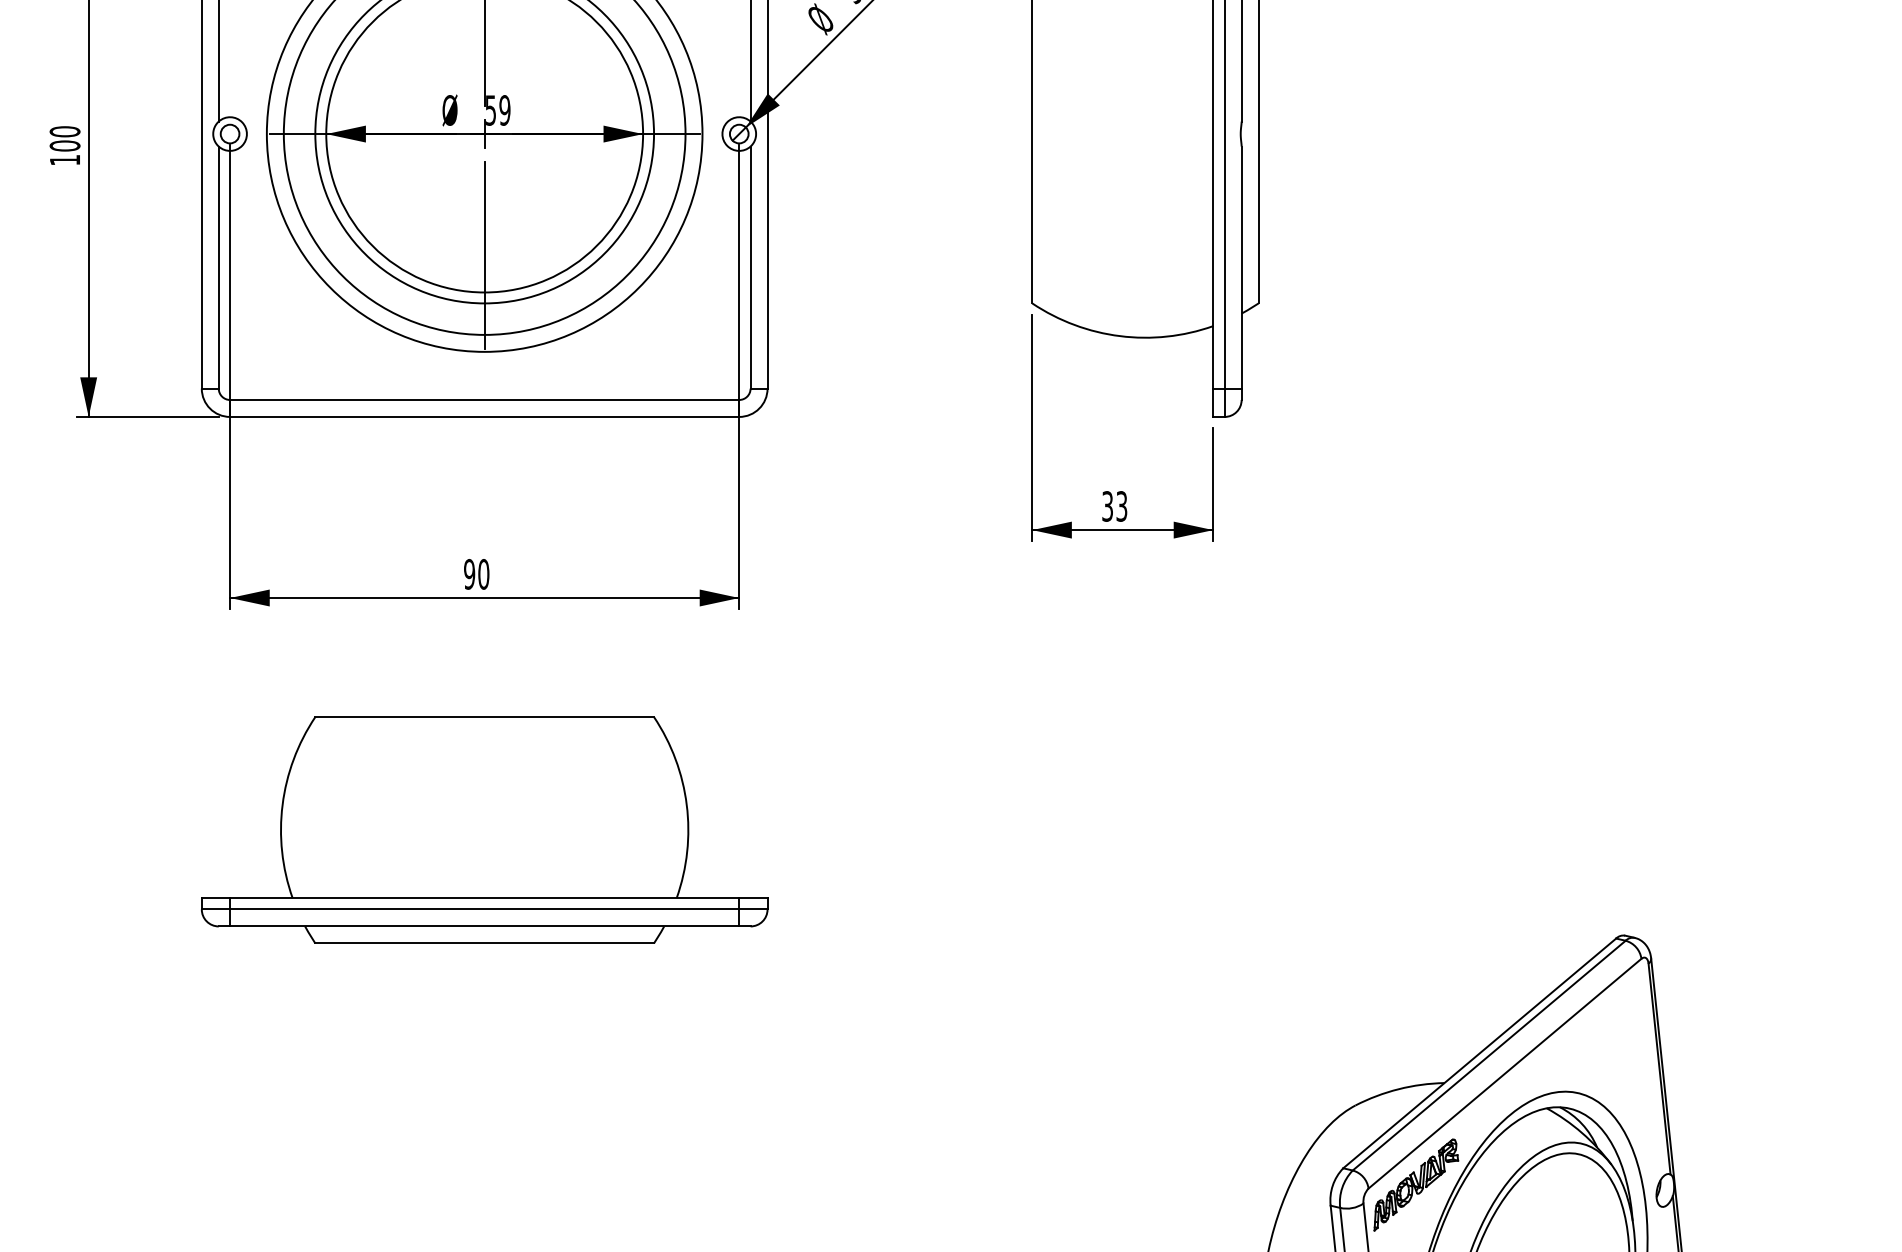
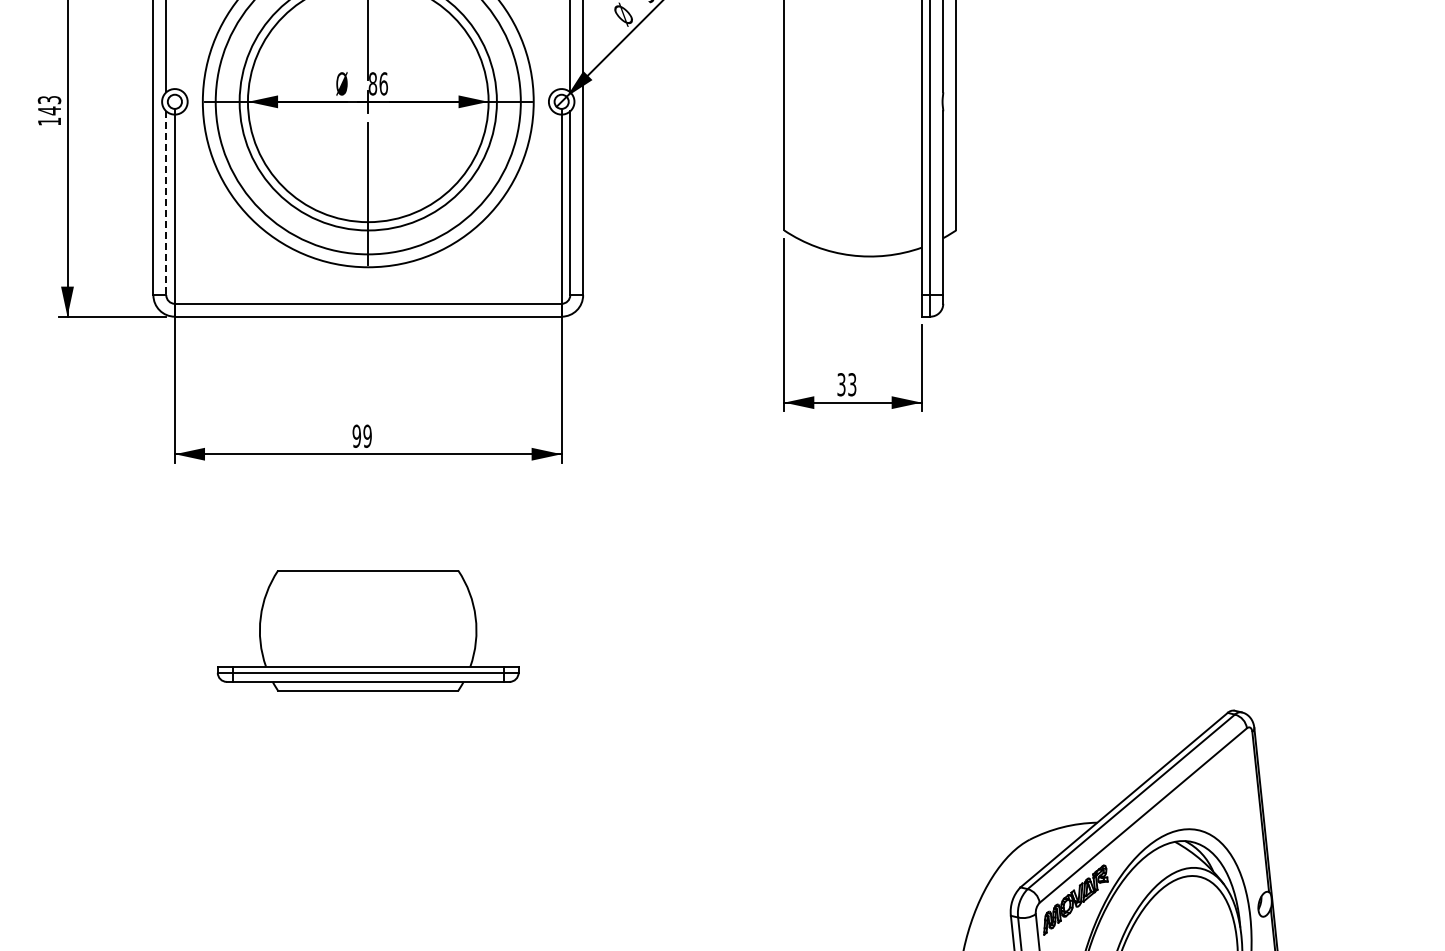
text: (496, 109) -> (377, 83), 59 -> 86
text: (64, 138) -> (49, 105), 100 -> 143
line: (219, 267) -> (166, 203), solid -> dashed
text: (483, 573) -> (367, 435), 90 -> 99
part: (483, 830) -> (367, 630), size x0.7

